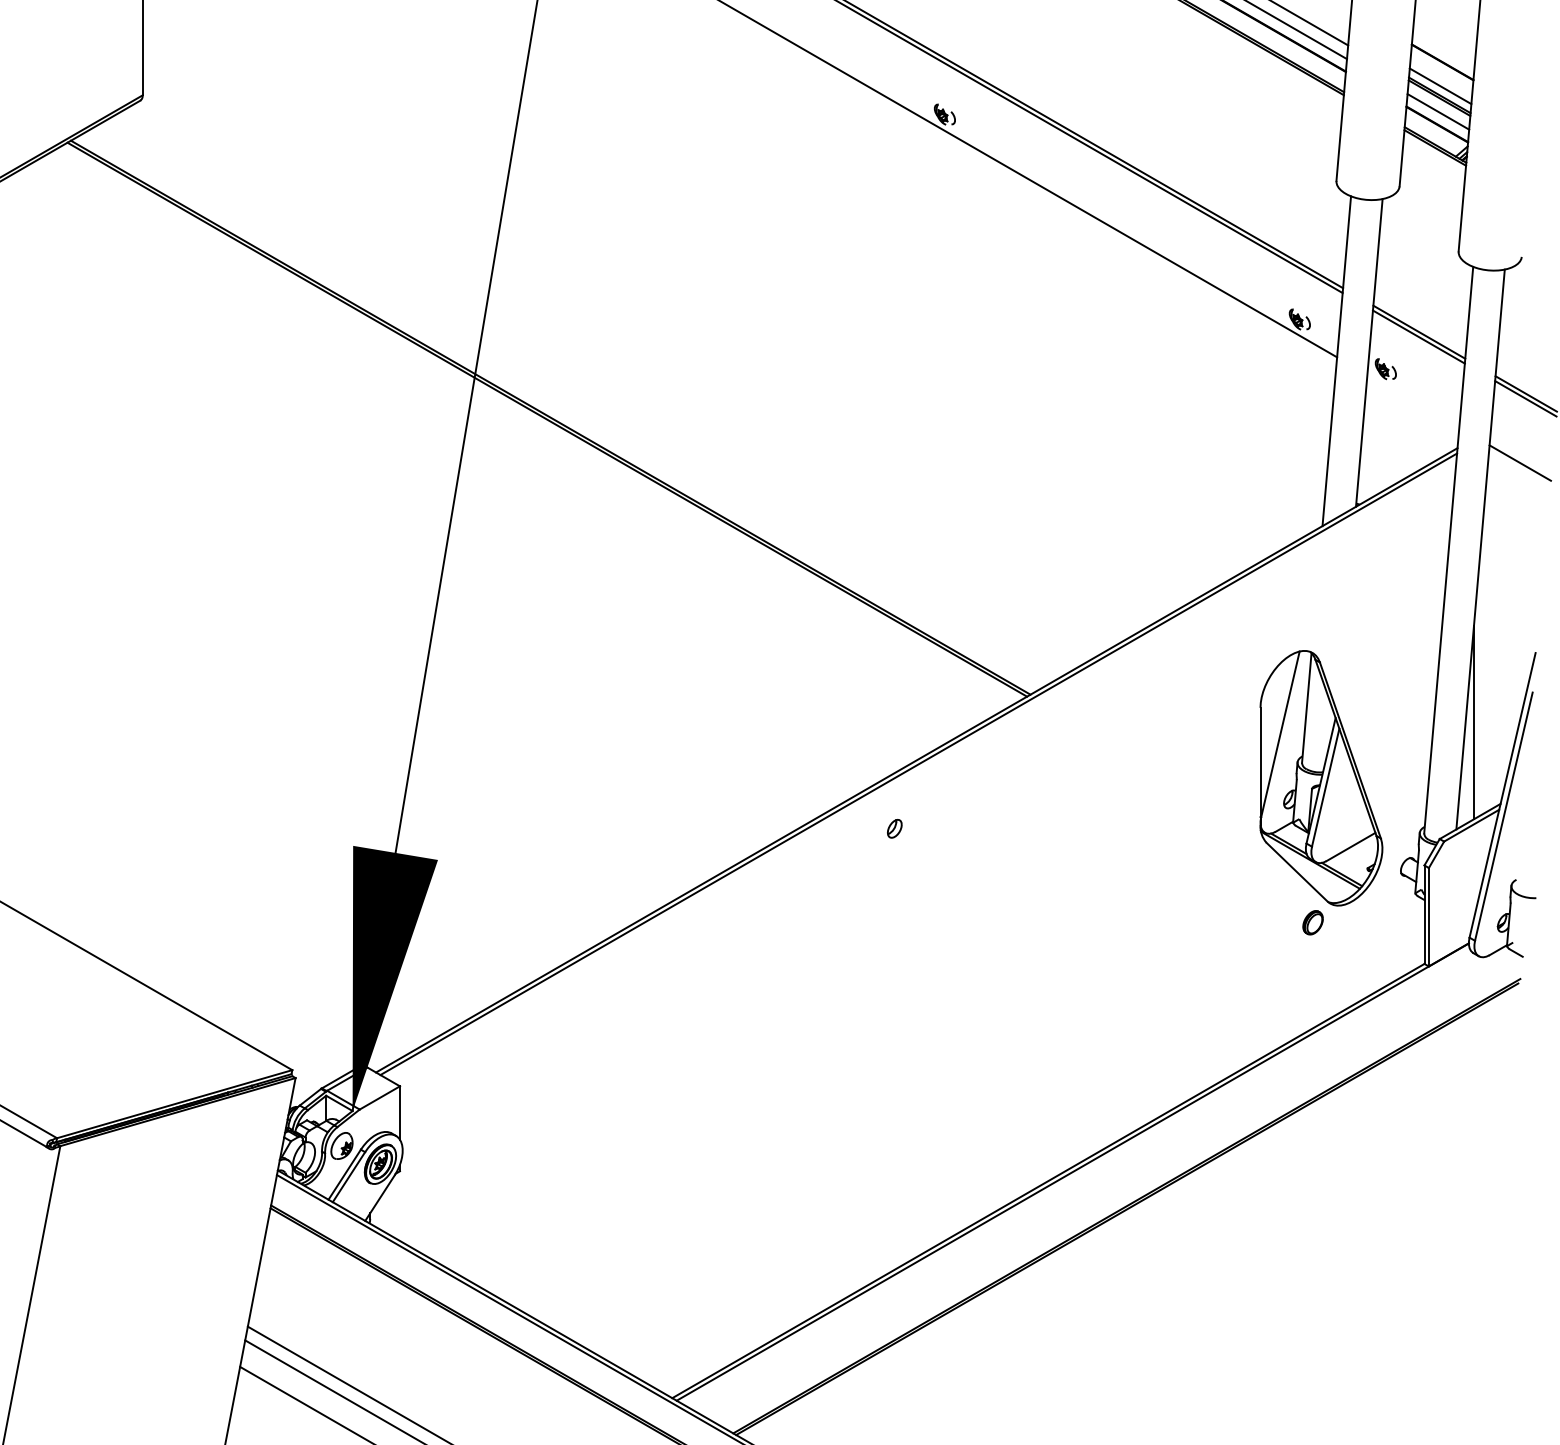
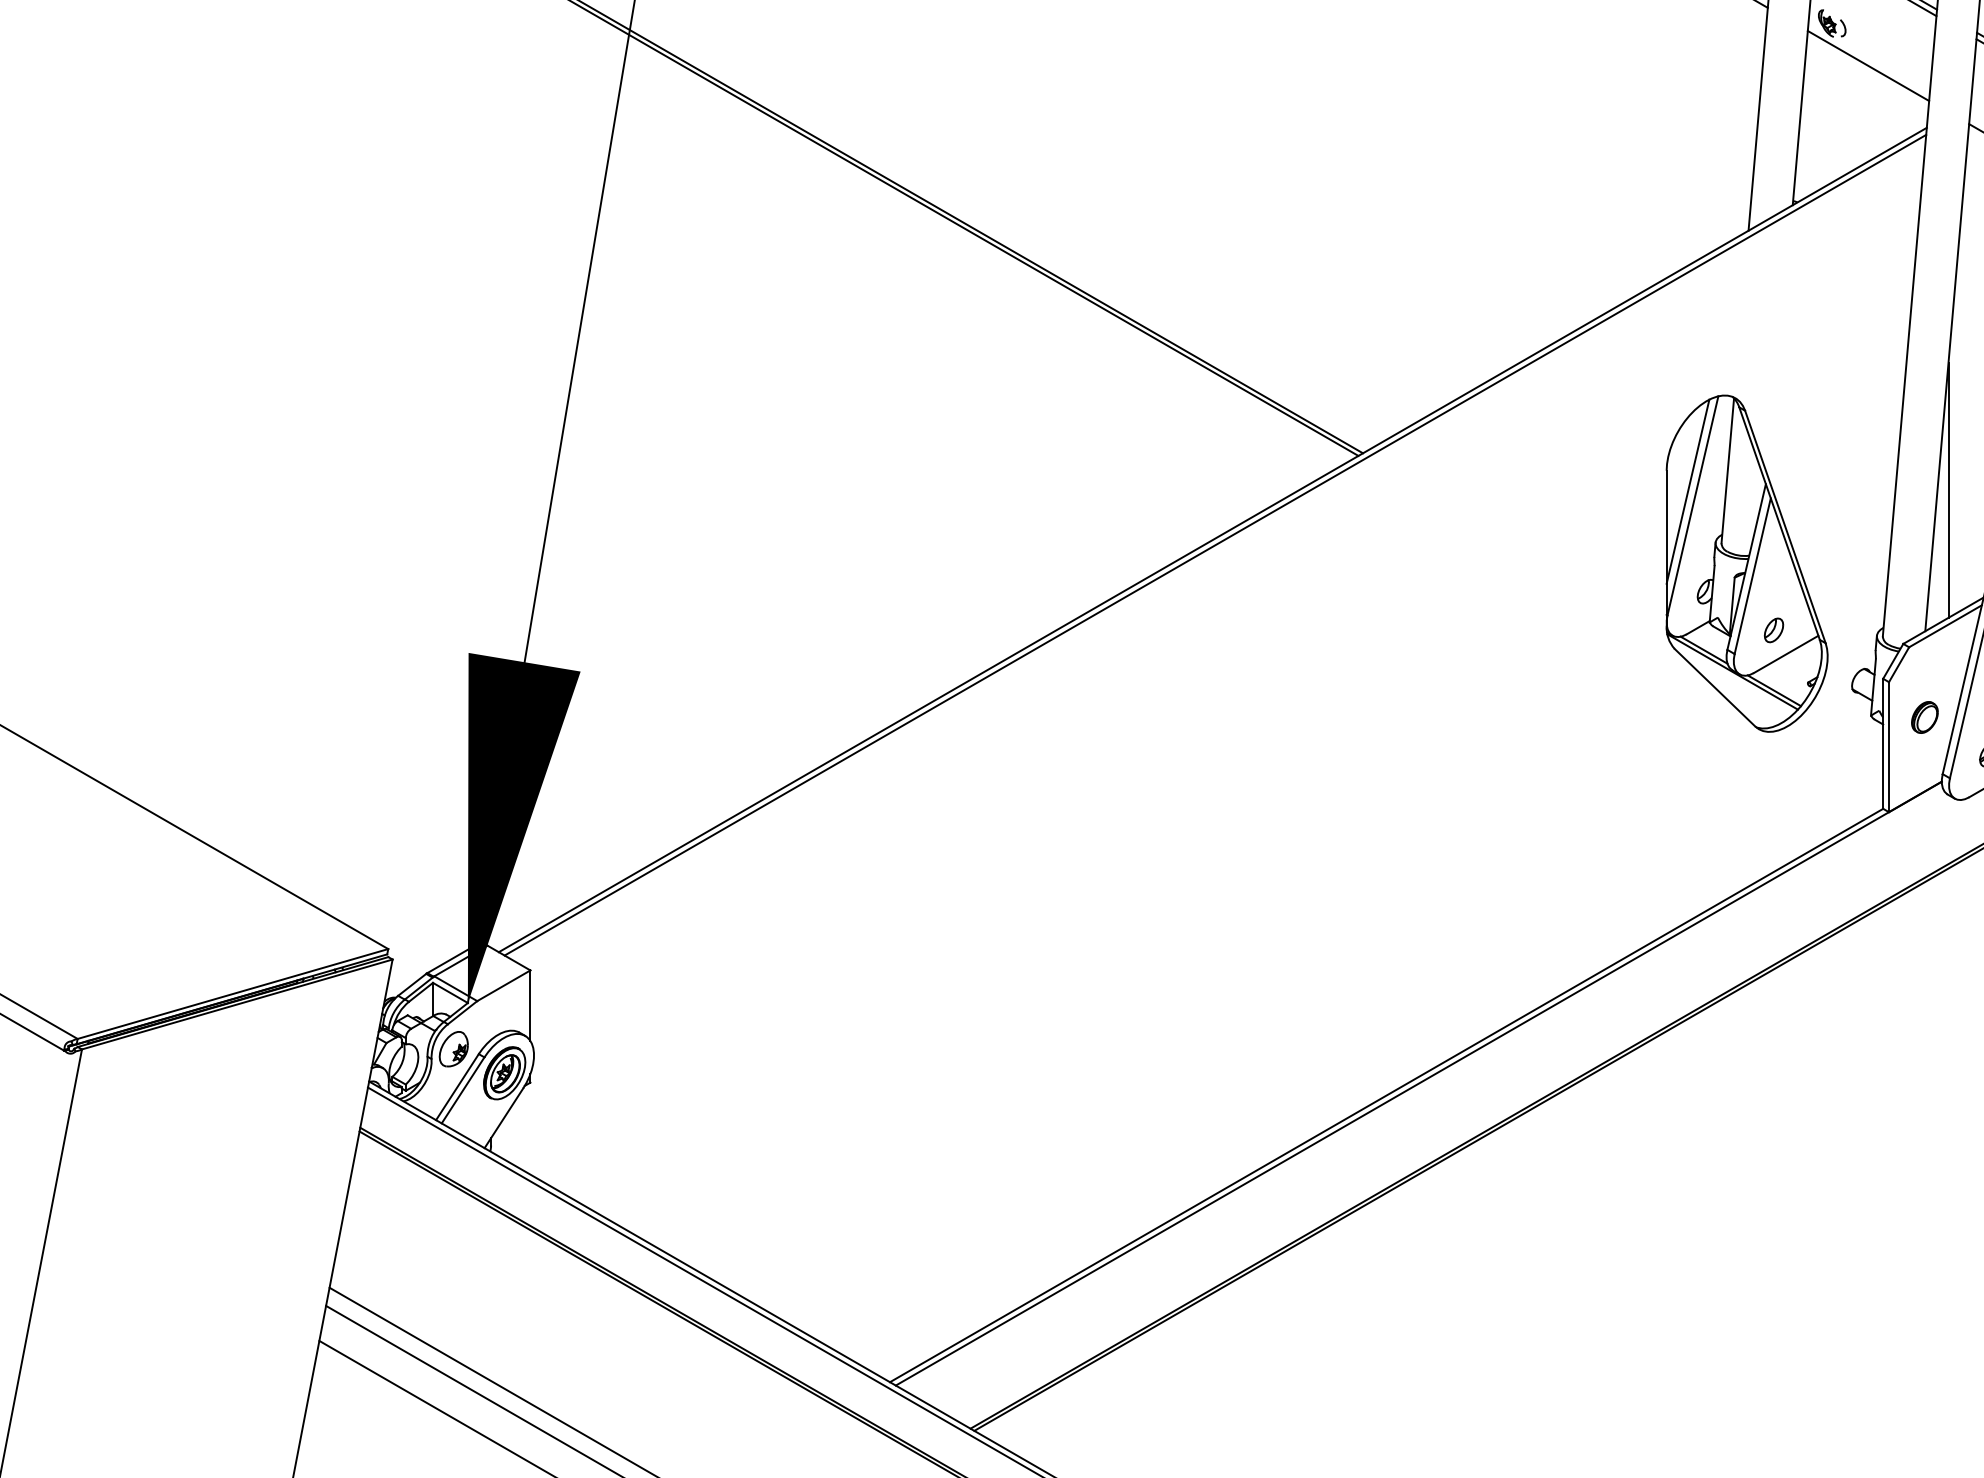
line: (1413, 400) -> (1868, 64), added
line: (1276, 723) -> (1687, 491), added
part: (894, 828) -> (1773, 630), moved
part: (1312, 922) -> (1924, 717), moved

